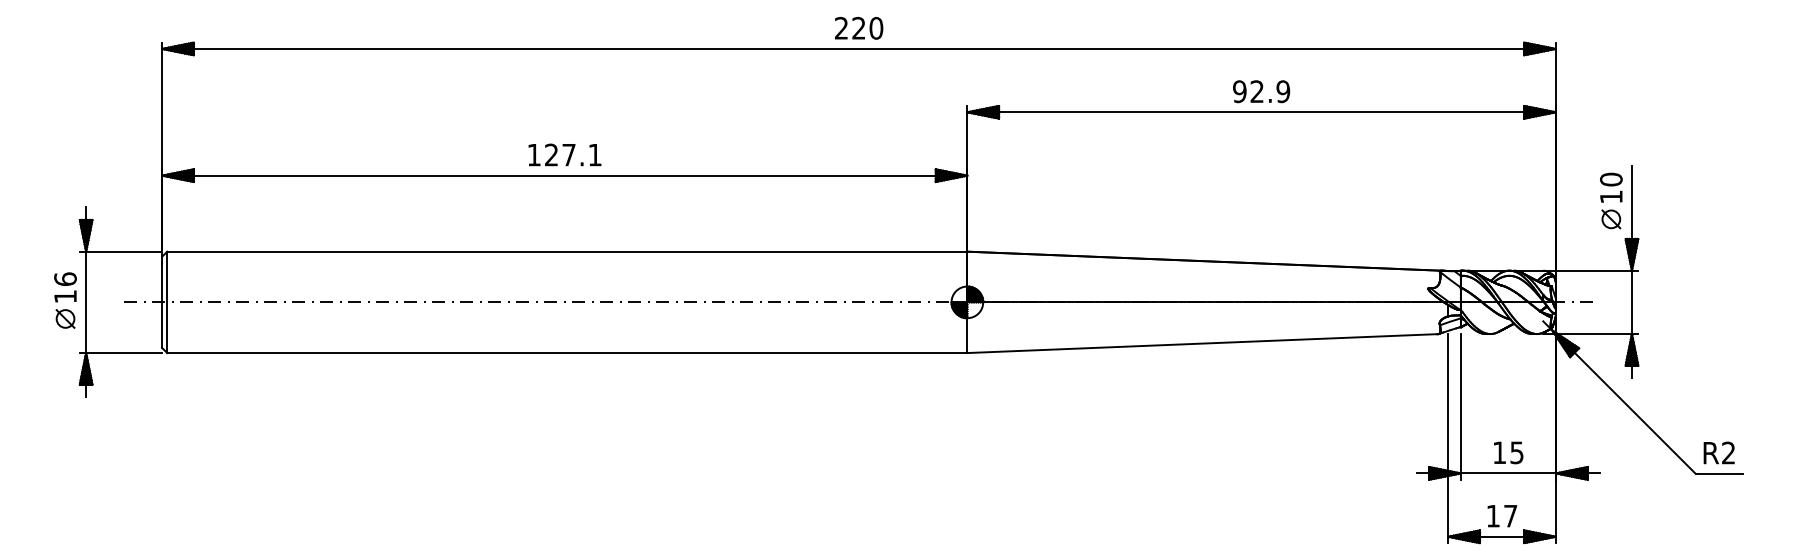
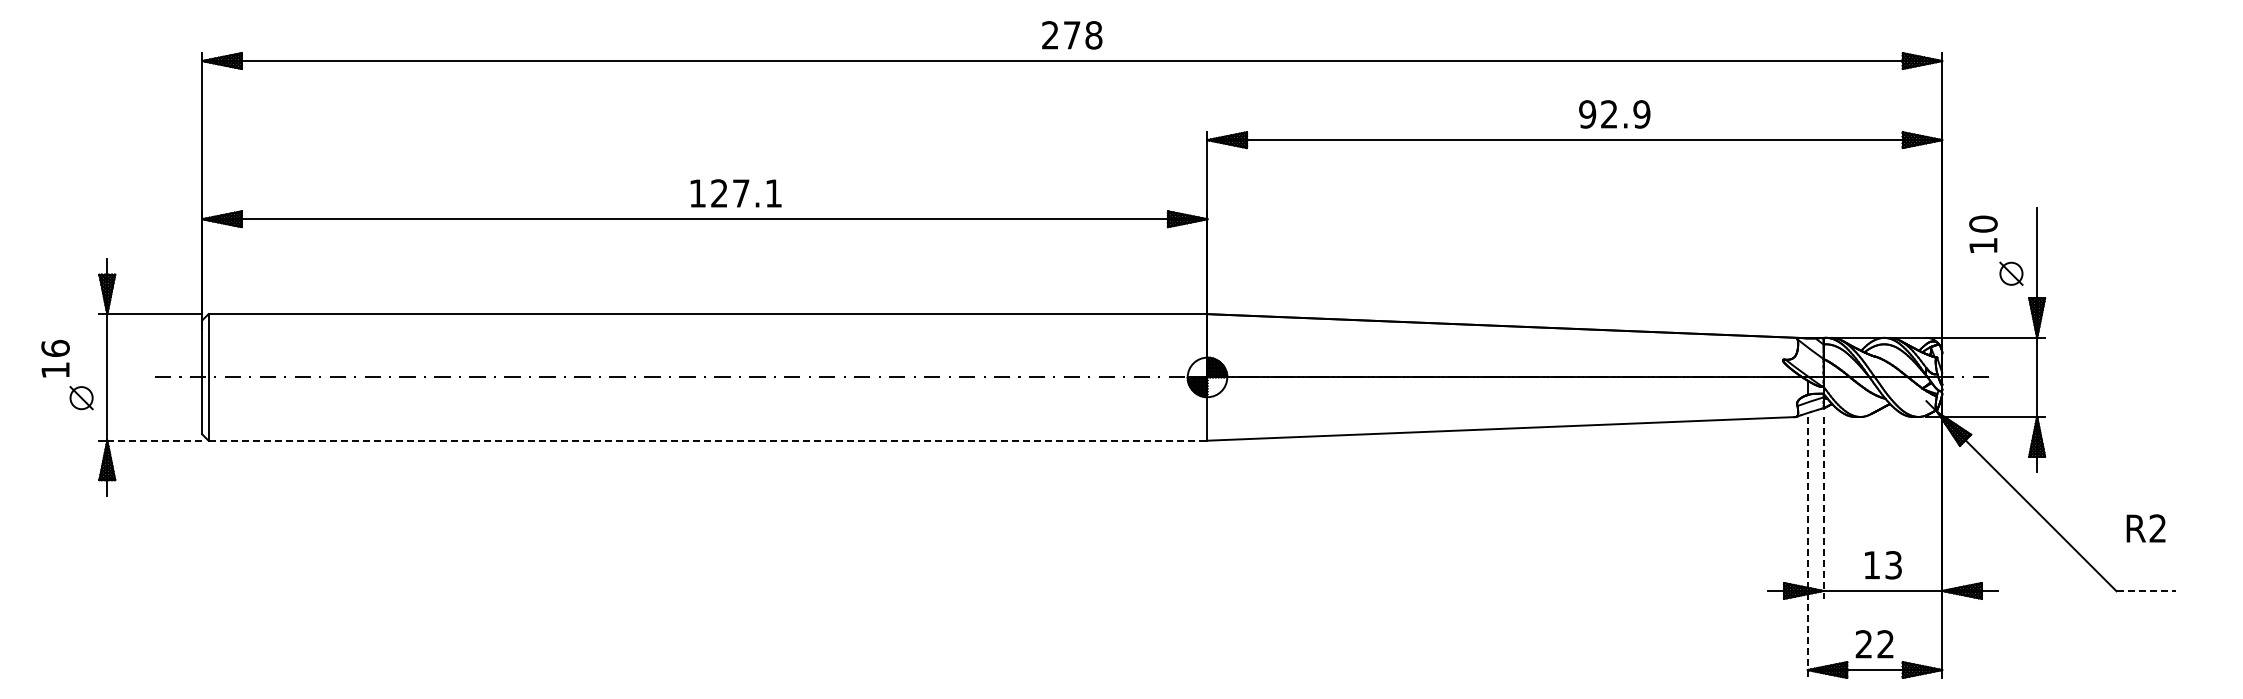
text: (867, 28) -> (1082, 35), 220 -> 278
text: (1261, 91) -> (1614, 114), moved
text: (564, 155) -> (735, 193), moved
text: (1611, 187) -> (1983, 233), moved
text: (65, 287) -> (55, 358), moved
line: (123, 352) -> (154, 440), solid -> dashed
line: (567, 352) -> (708, 440), solid -> dashed
line: (1460, 406) -> (1823, 507), solid -> dashed
line: (1447, 438) -> (1807, 547), solid -> dashed
text: (1516, 452) -> (1893, 564), 15 -> 13
text: (1718, 453) -> (2145, 528), moved
line: (1719, 473) -> (2146, 591), solid -> dashed
text: (1501, 516) -> (1874, 644), 17 -> 22

